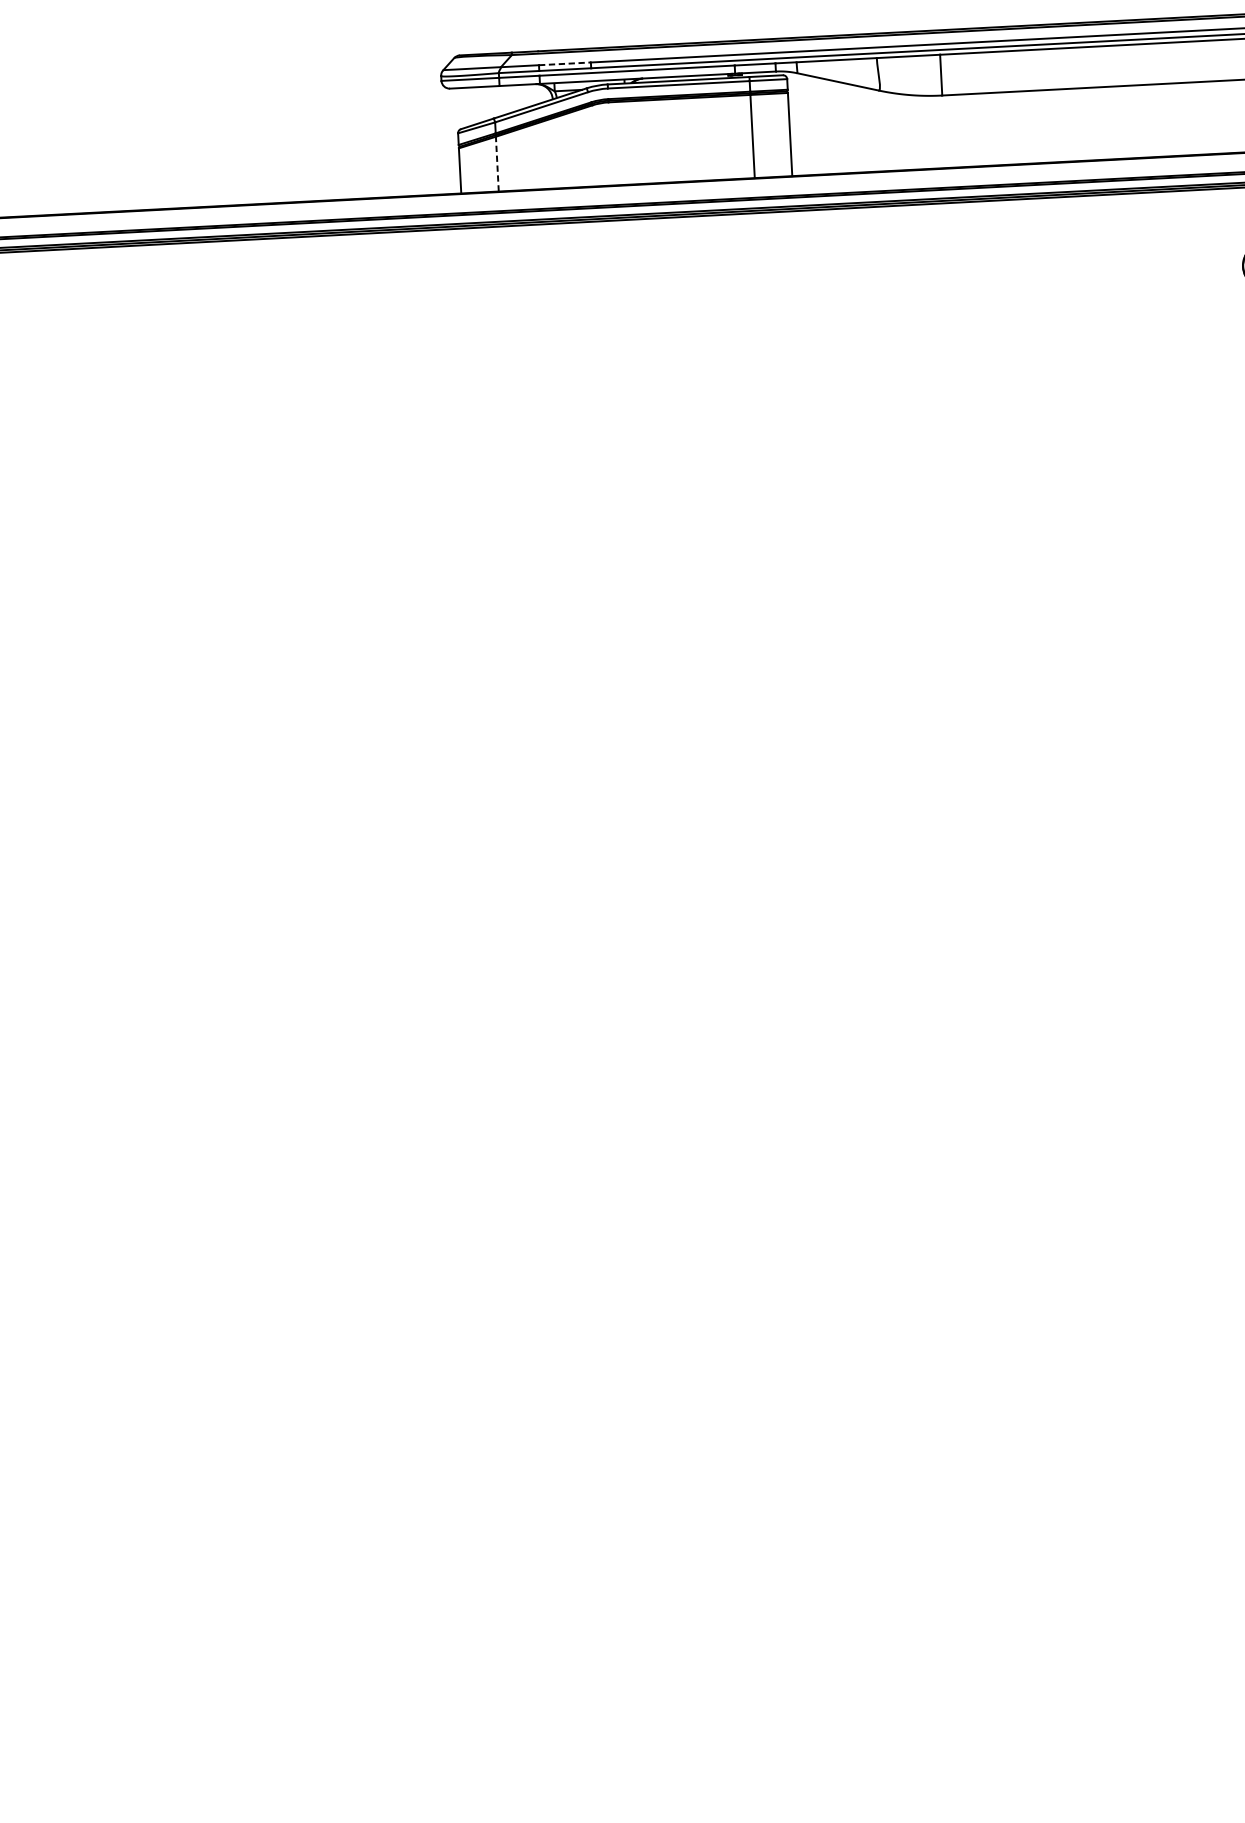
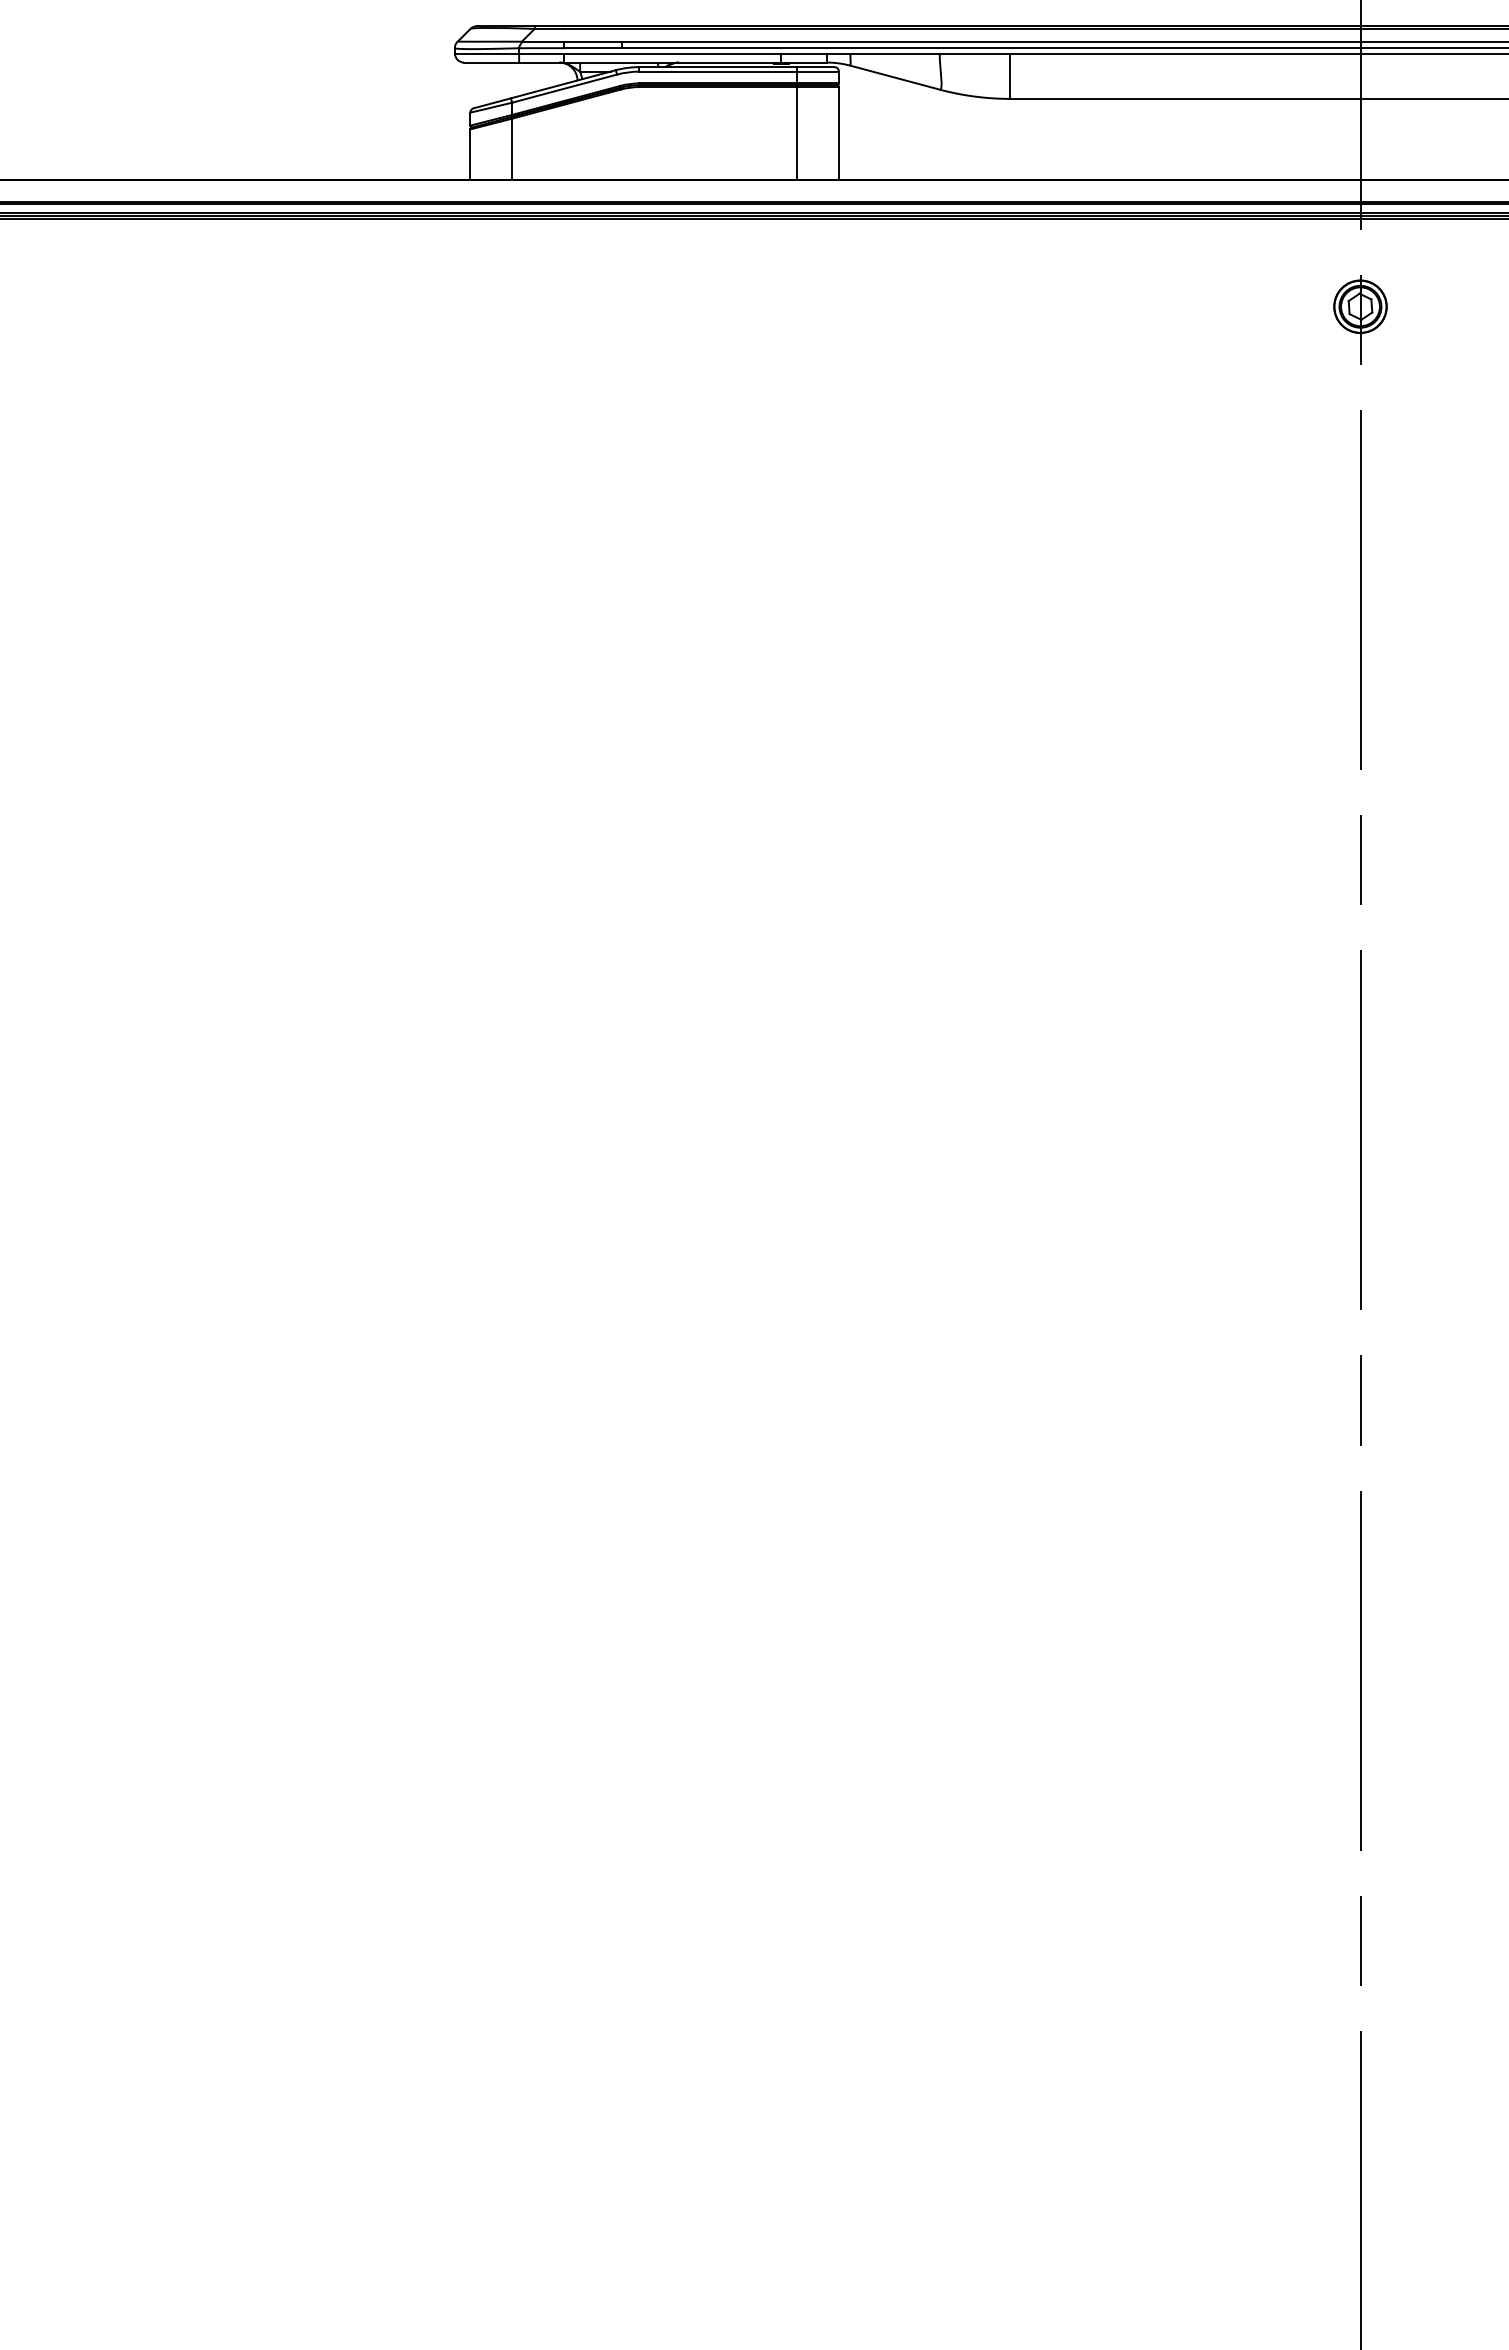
line: (565, 63) -> (593, 41), dashed -> solid
line: (497, 164) -> (512, 149), dashed -> solid

